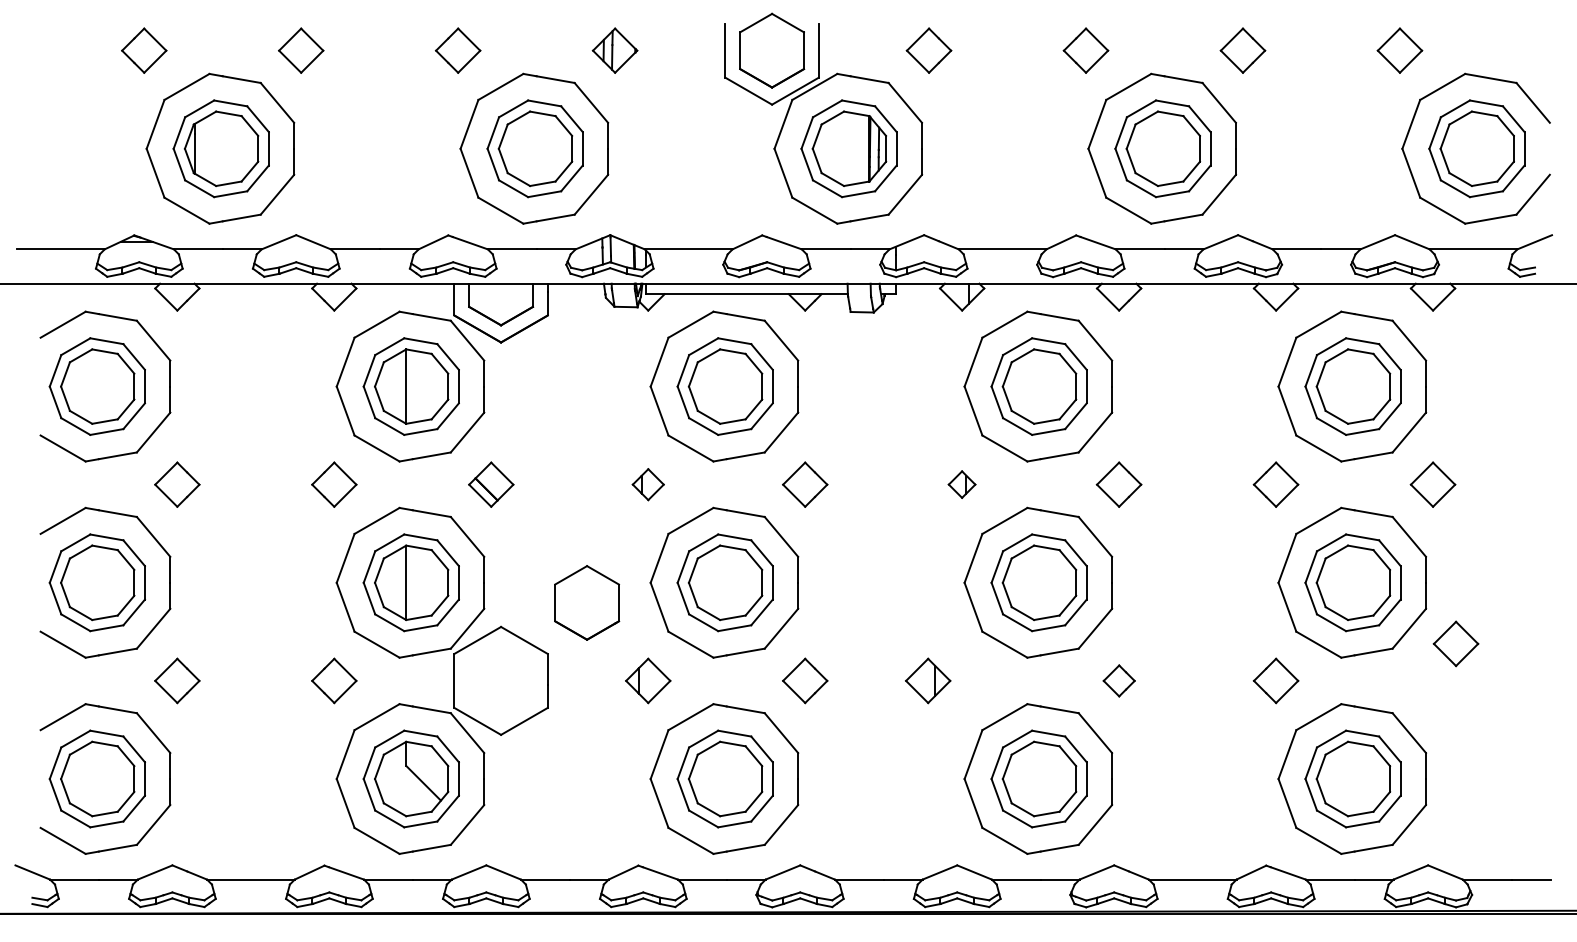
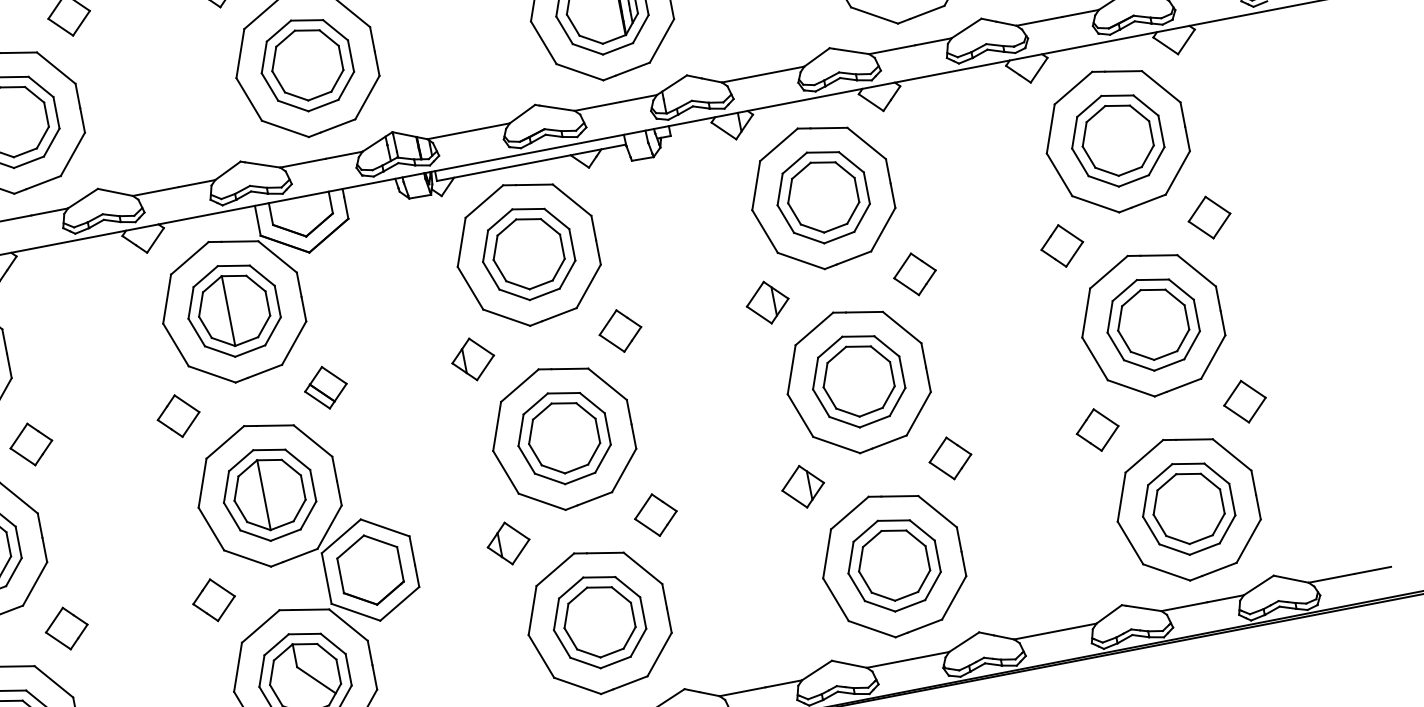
part: (648, 484) -> (473, 359), size x1.43
part: (961, 484) -> (767, 302), size x1.67
part: (587, 602) -> (370, 569), moved
part: (1455, 643) -> (1244, 401), moved
part: (928, 680) -> (803, 486), moved
part: (1119, 680) -> (950, 457), size x1.43

